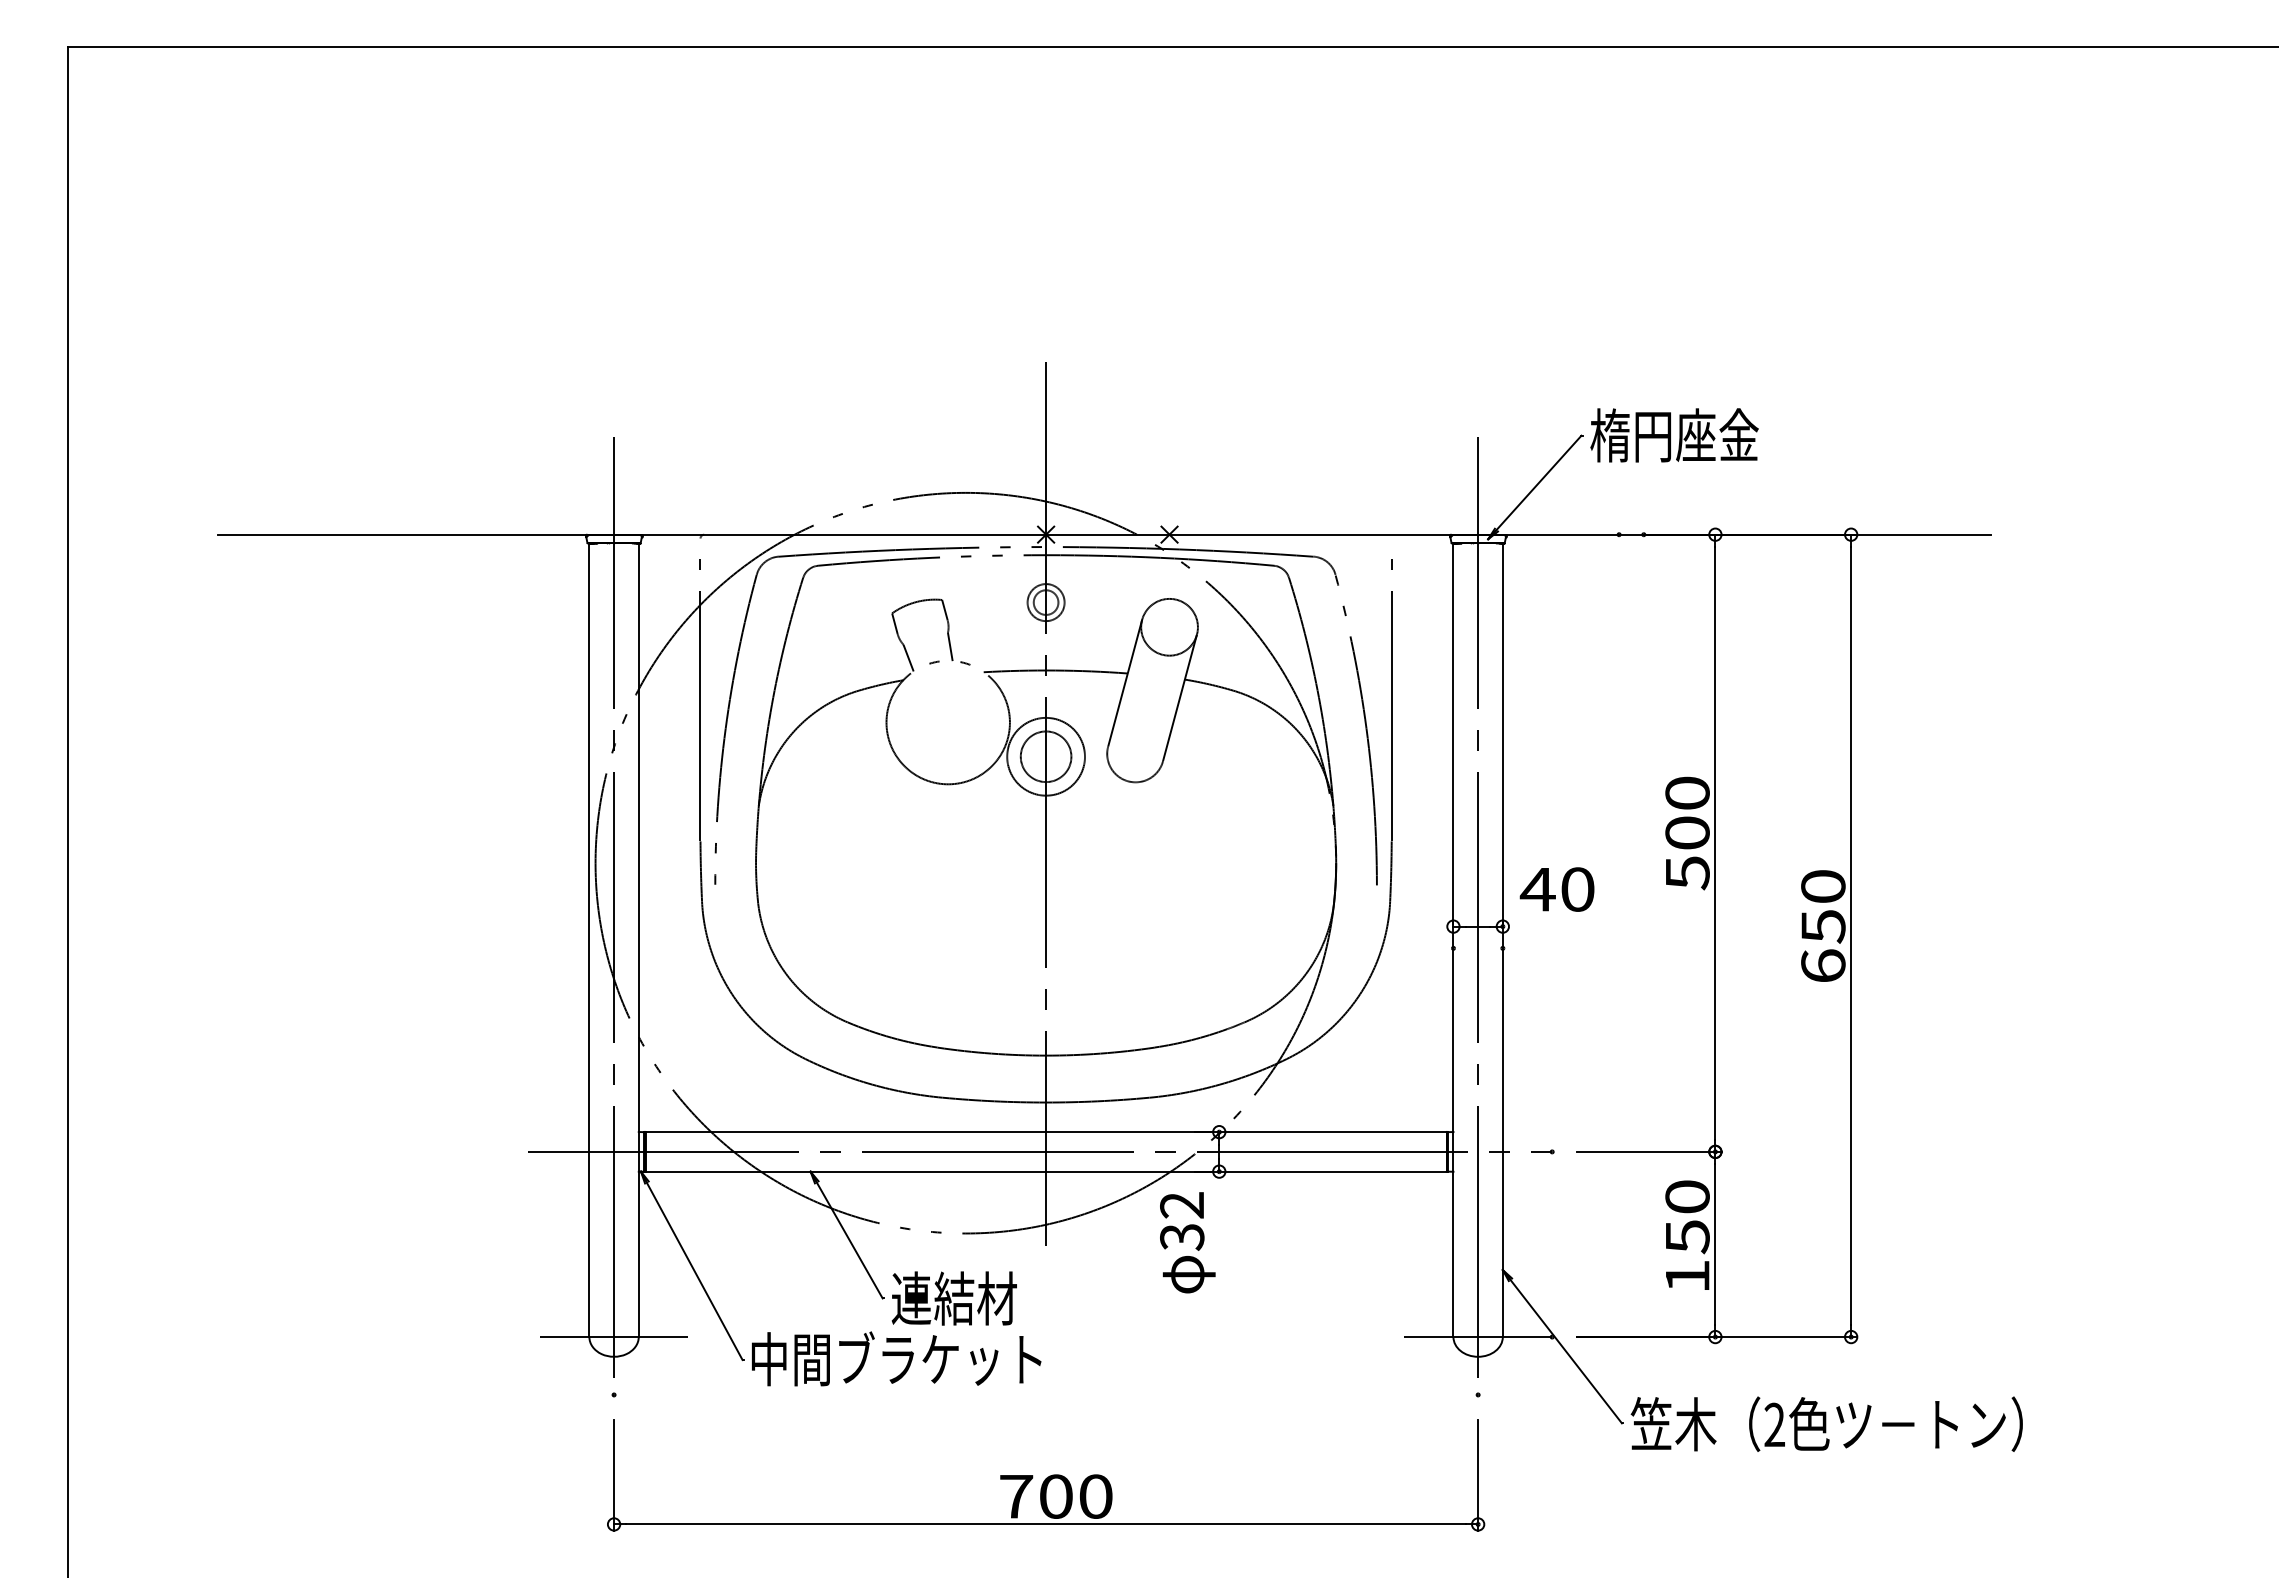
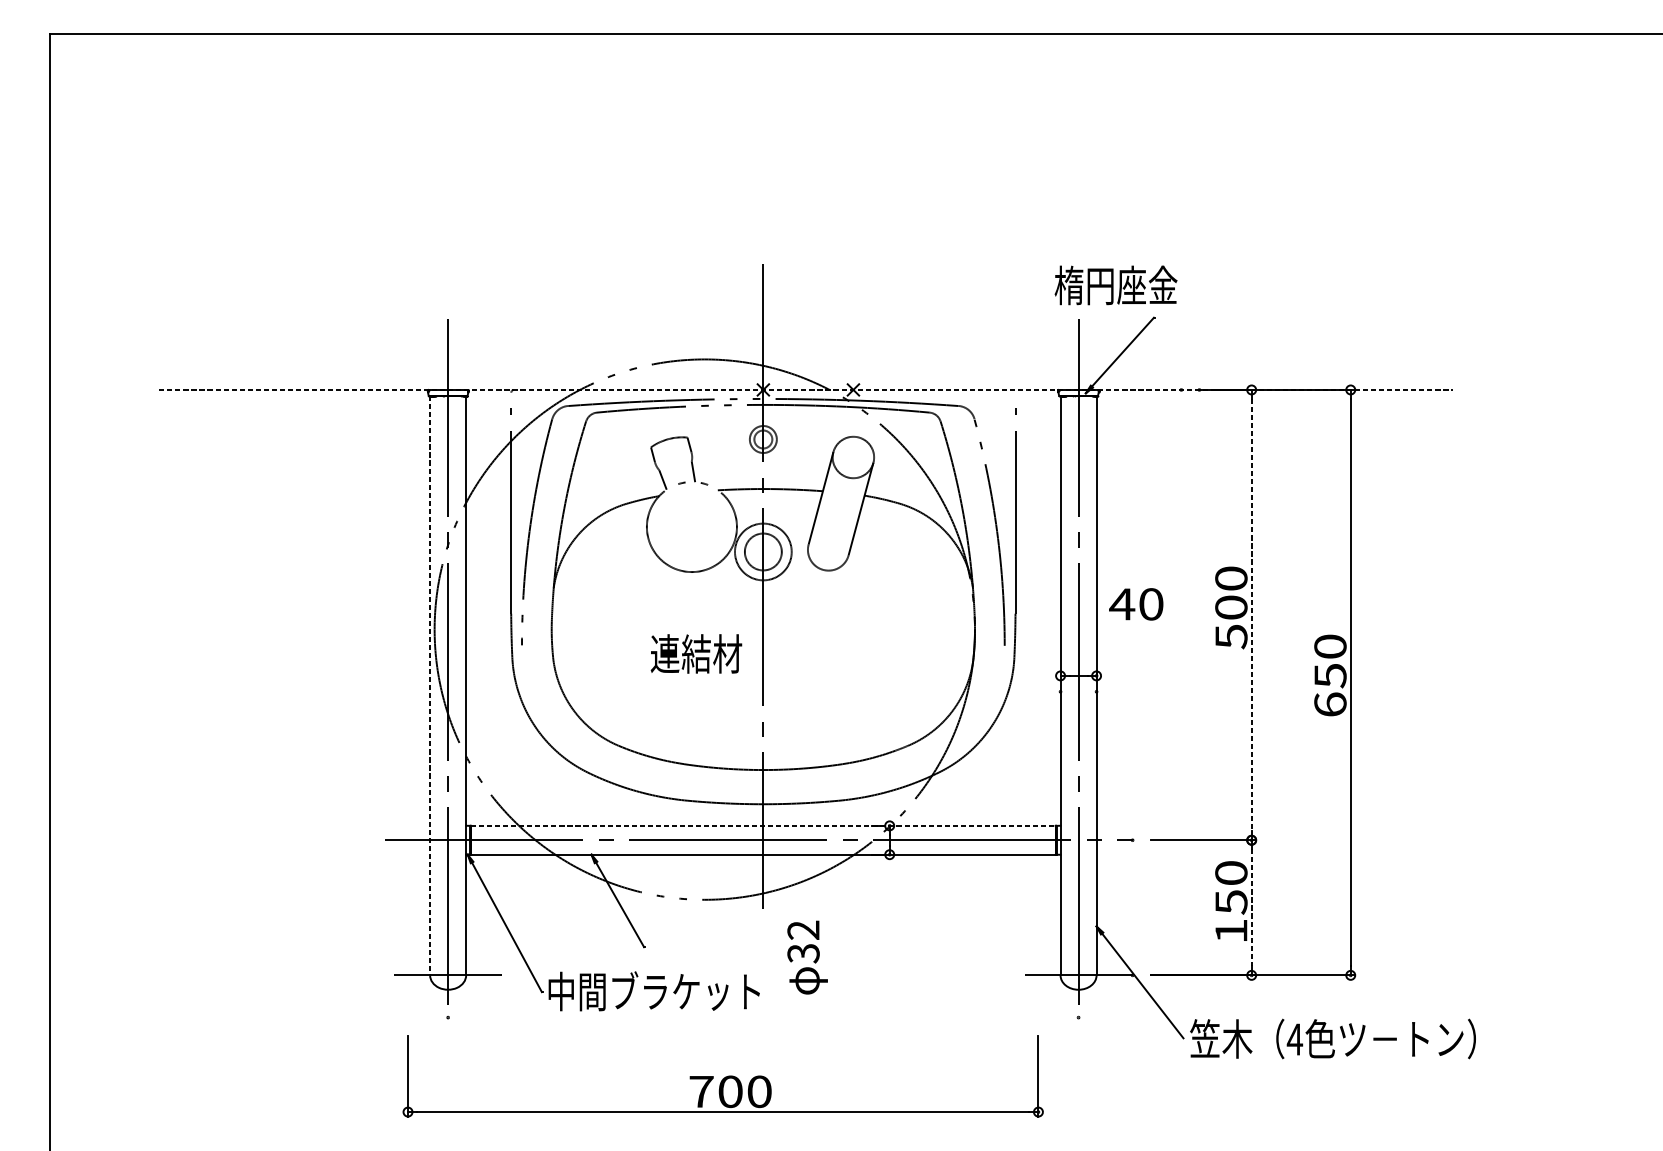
text: (1674, 435) -> (1116, 285), moved
line: (1105, 534) -> (806, 389), solid -> dashed
line: (1715, 843) -> (1251, 615), solid -> dashed
text: (1556, 889) -> (1135, 604), moved
line: (589, 940) -> (430, 686), solid -> dashed
line: (1046, 1132) -> (763, 826), solid -> dashed
text: (1187, 1242) -> (807, 957), moved
line: (1715, 1244) -> (1251, 907), solid -> dashed
text: (953, 1298) -> (695, 653), moved
text: (1774, 1424) -> (1294, 1039), 2 -> 4
part: (1046, 1475) -> (723, 1076), moved

